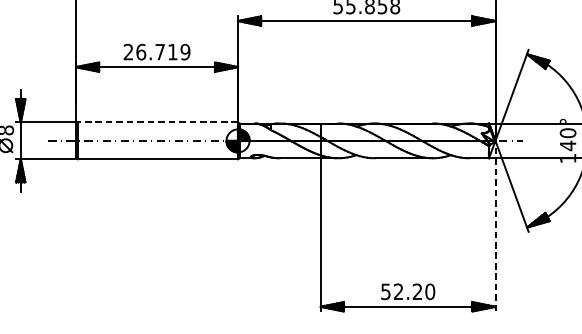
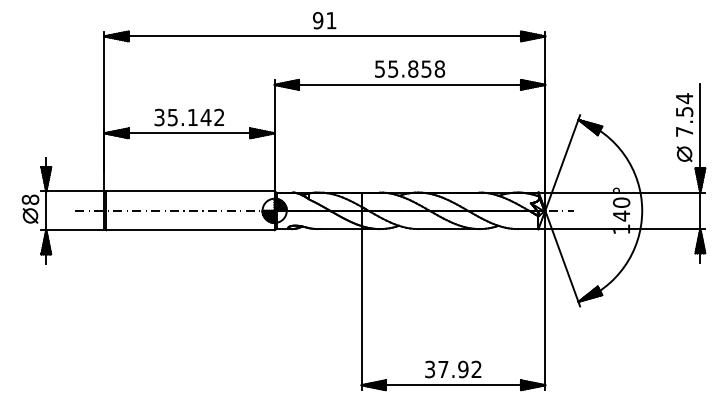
text: (157, 52) -> (189, 117), 26.719 -> 35.142
line: (157, 122) -> (190, 191), dashed -> solid
line: (495, 226) -> (545, 300), dashed -> solid
text: (408, 291) -> (453, 369), 52.20 -> 37.92

